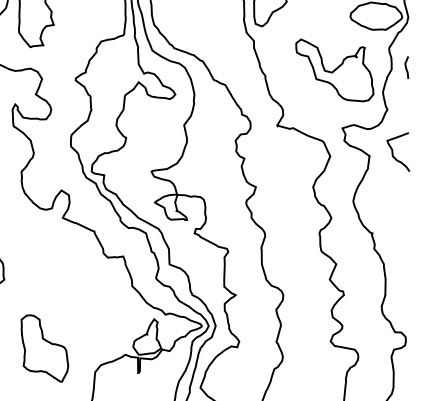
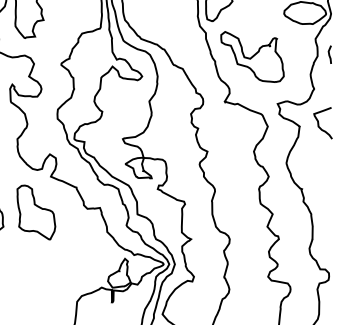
part: (334, 69) -> (252, 56), moved
part: (45, 348) -> (36, 212), moved

